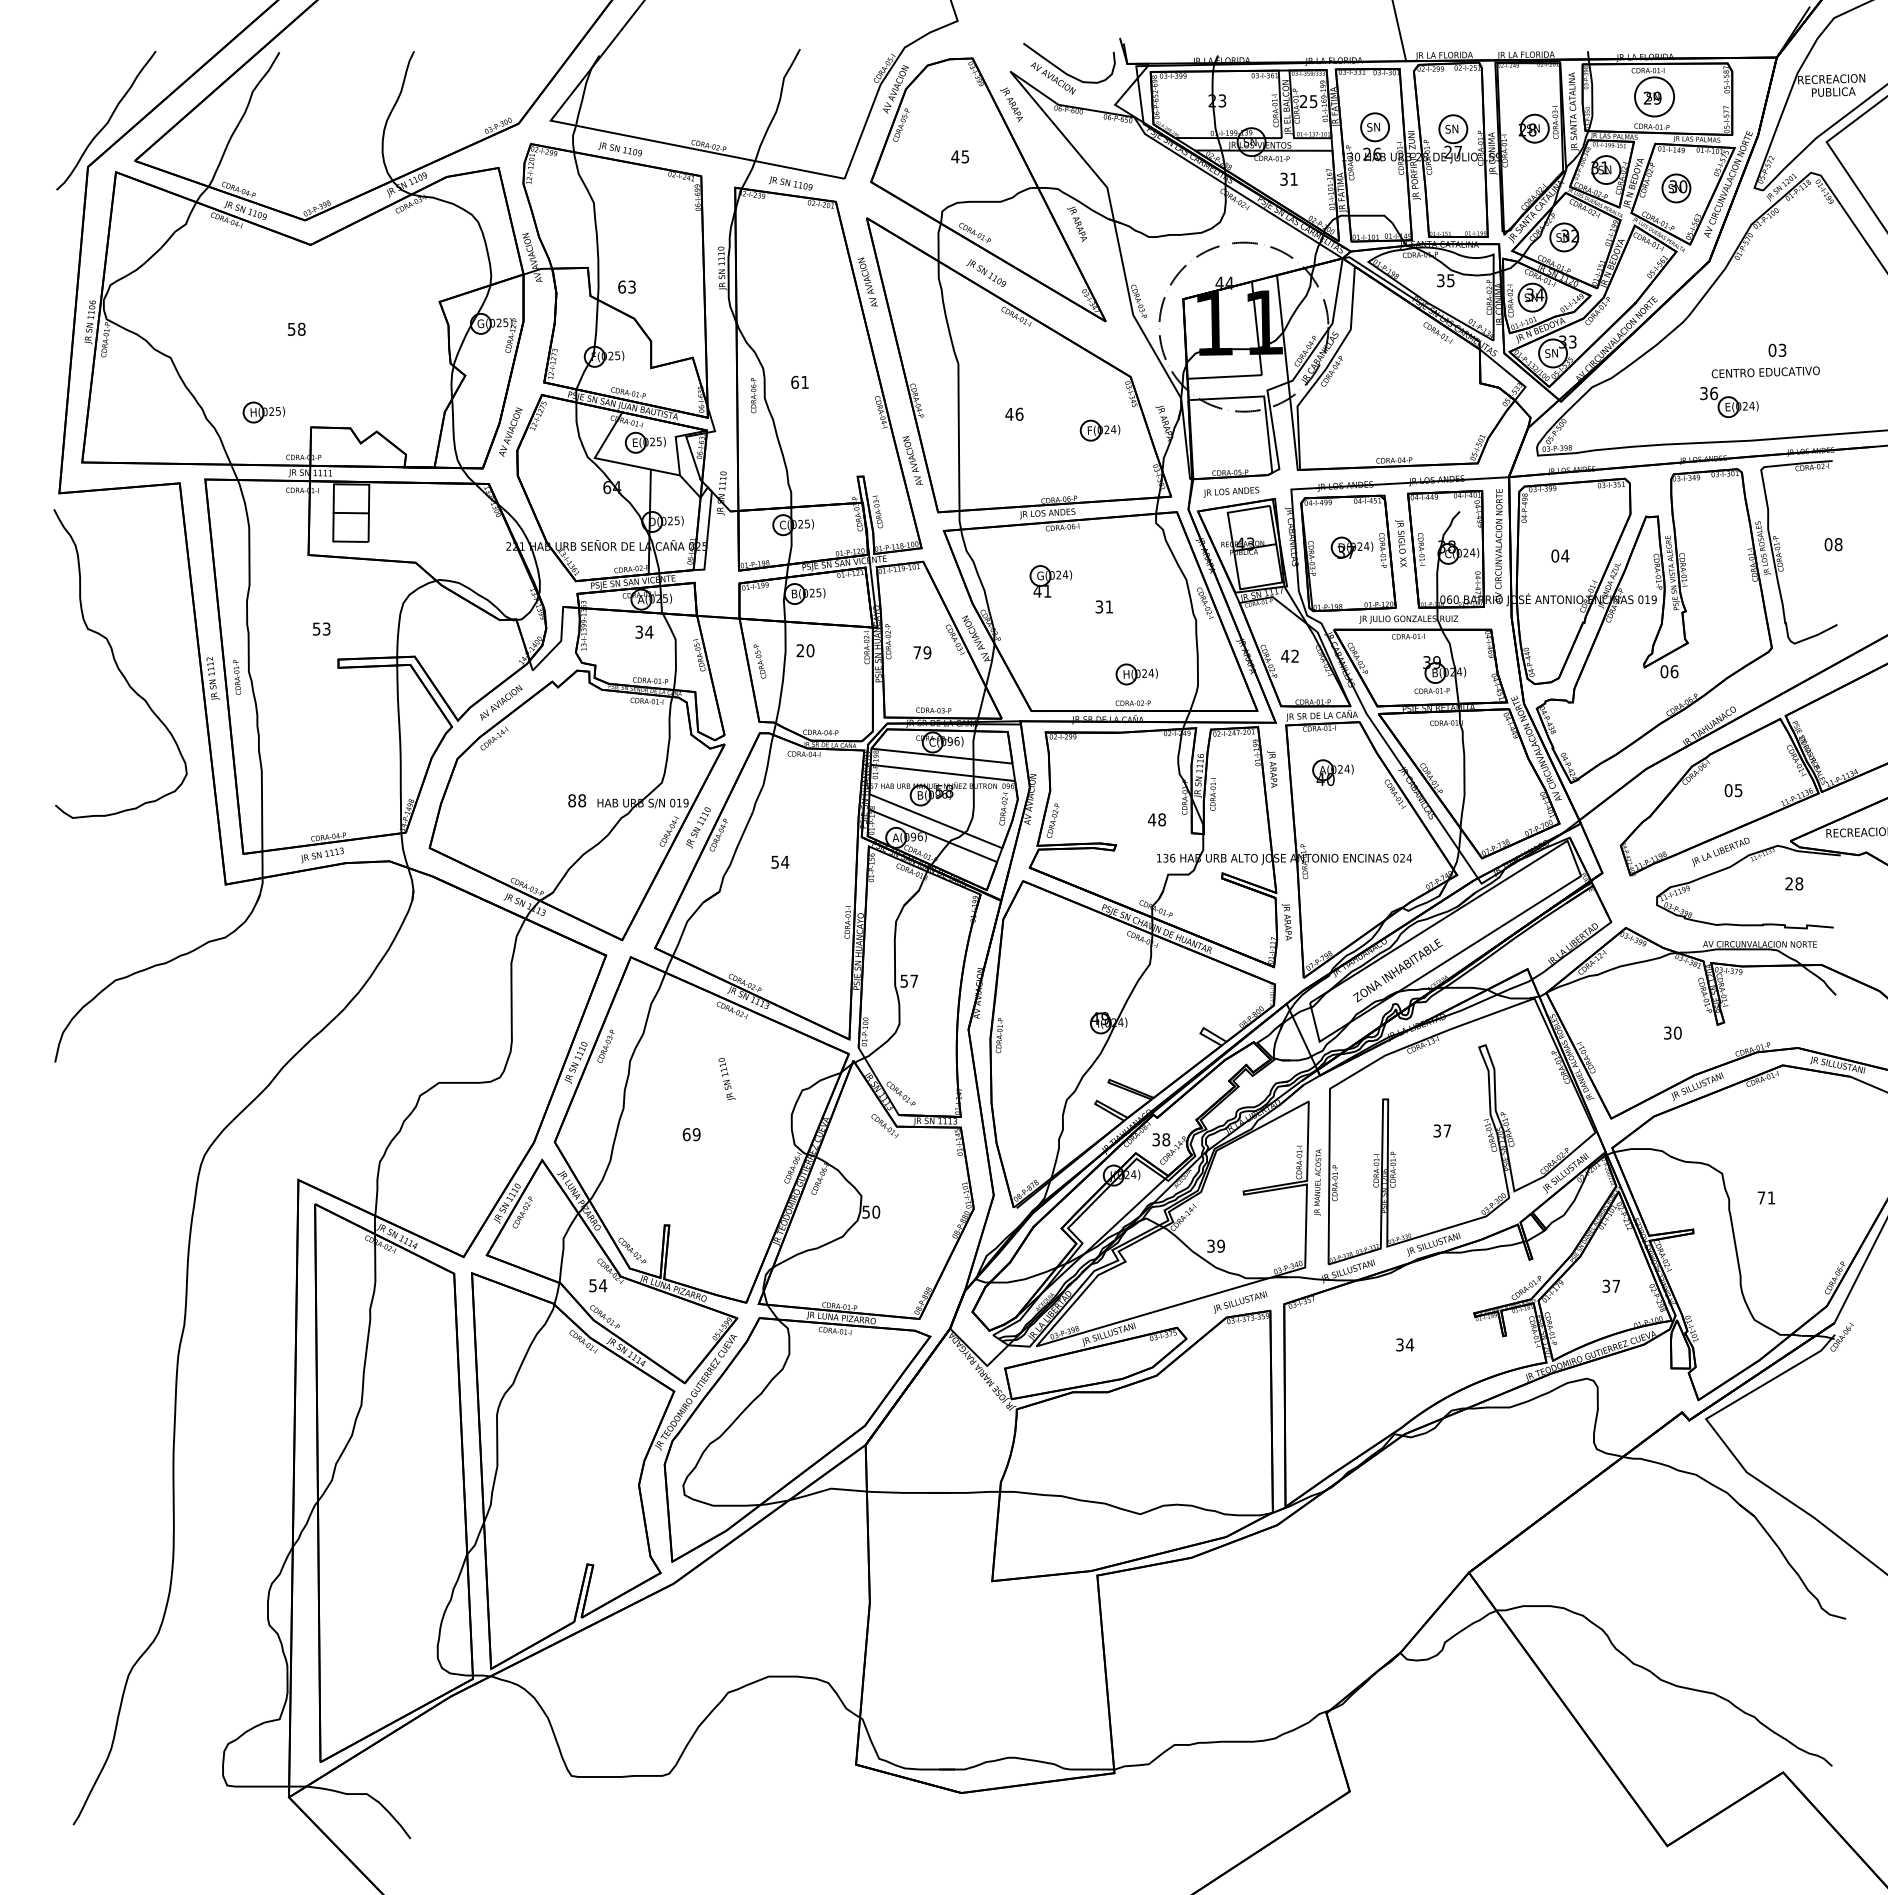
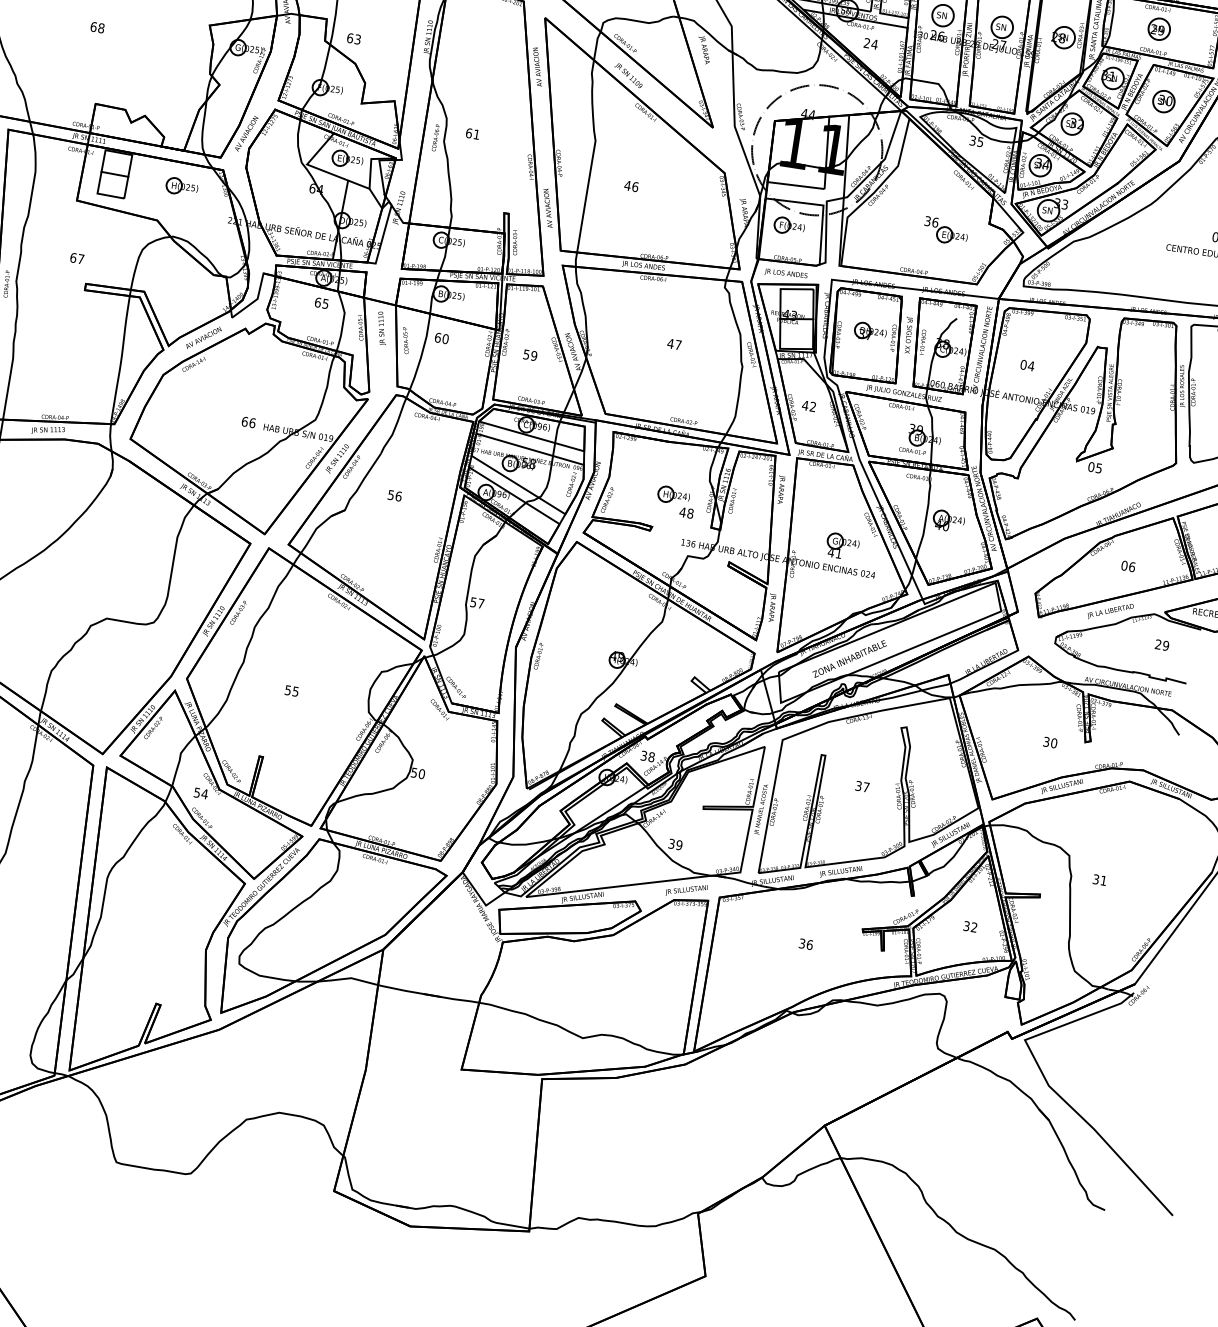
circle: (1654, 96) -> (1159, 28), size x0.71
text: (1289, 179) -> (871, 44), 31 -> 24
text: (291, 328) -> (93, 26), 58 -> 68
part: (1729, 402) -> (946, 231), moved
part: (263, 412) -> (181, 186), moved
part: (1099, 430) -> (788, 226), moved
part: (1050, 581) -> (842, 546), moved
text: (1103, 606) -> (673, 343), 31 -> 47
text: (321, 628) -> (77, 258), 53 -> 67
text: (644, 631) -> (322, 302), 34 -> 65
text: (800, 650) -> (438, 337), 20 -> 60
text: (916, 652) -> (525, 354), 79 -> 59
text: (1674, 671) -> (1099, 468), 06 -> 05
part: (1136, 674) -> (673, 495), moved
part: (1332, 772) -> (948, 521), moved
text: (1738, 790) -> (1132, 567), 05 -> 06
text: (577, 800) -> (249, 422), 88 -> 66
text: (785, 861) -> (398, 495), 54 -> 56
text: (1799, 883) -> (1166, 645), 28 -> 29
text: (726, 1078) -> (381, 327), moved
text: (691, 1134) -> (291, 690), 69 -> 55
text: (1761, 1197) -> (1096, 879), 71 -> 31
text: (1616, 1285) -> (974, 926), 37 -> 32
text: (1409, 1344) -> (809, 944), 34 -> 36

